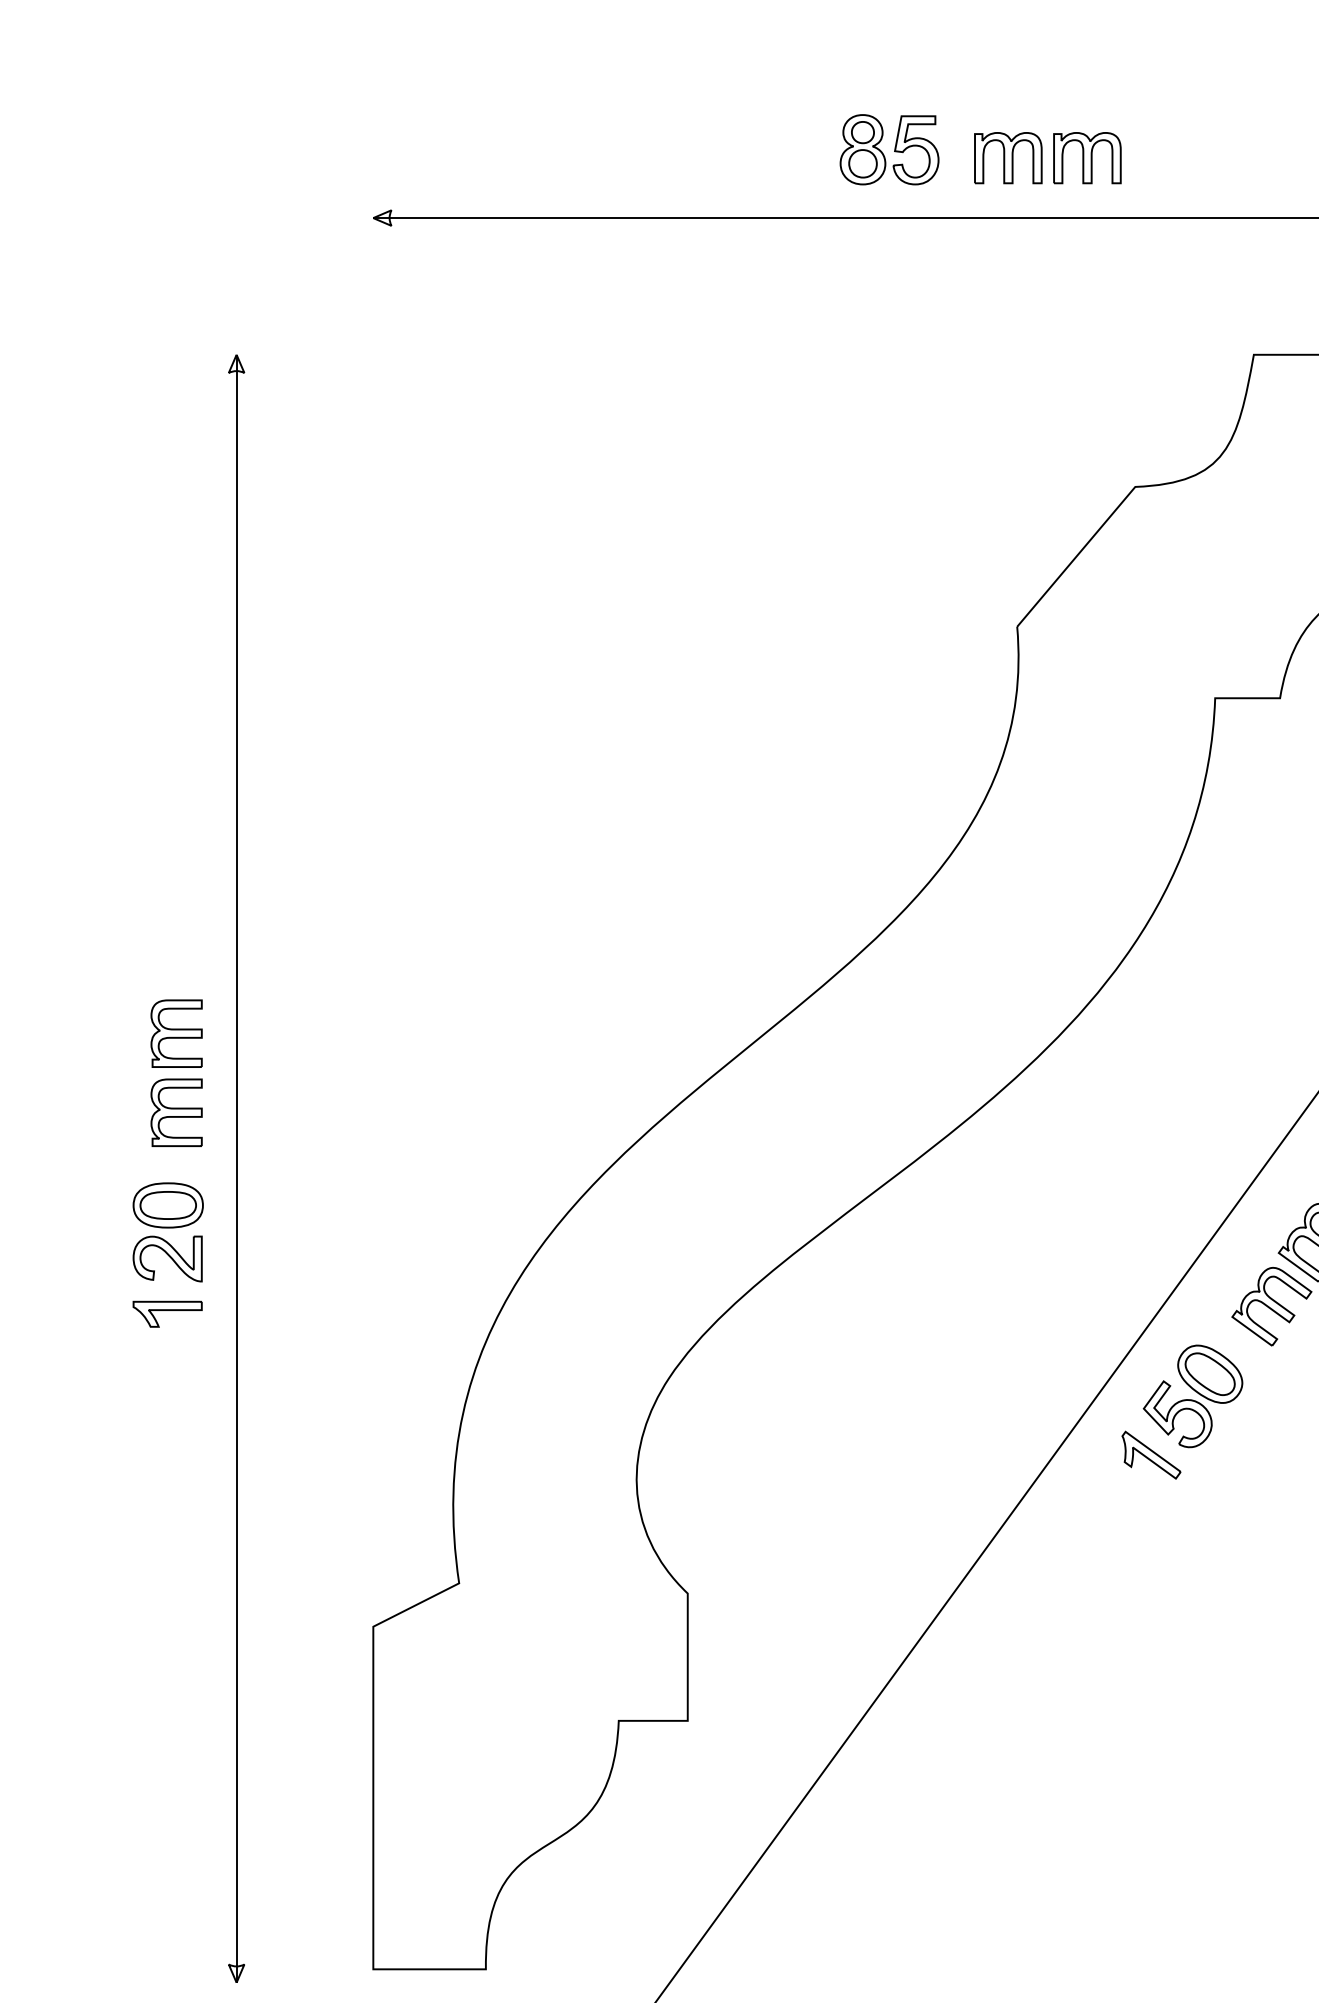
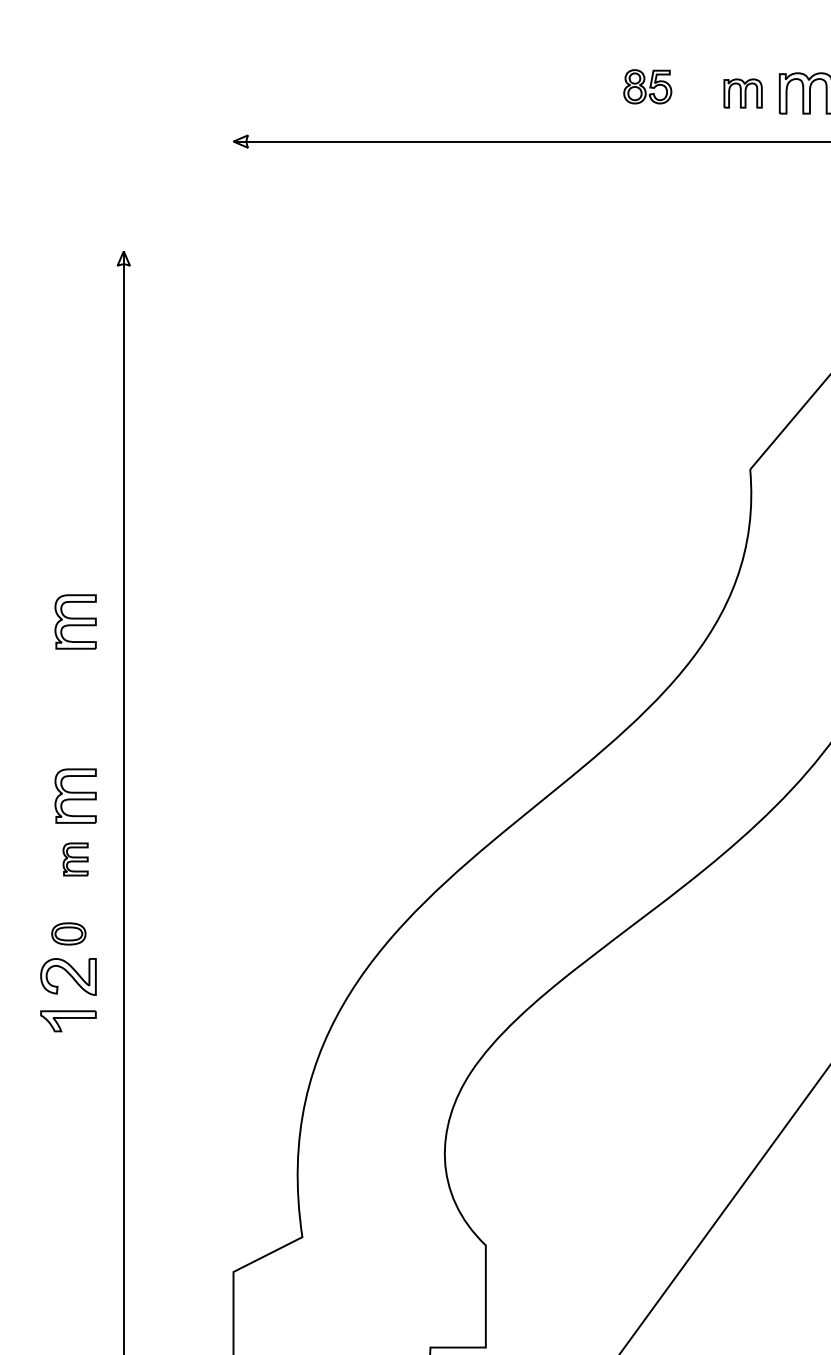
part: (889, 149) -> (647, 86), size x0.6
part: (1008, 158) -> (743, 93), size x0.7
part: (176, 816) -> (75, 621), added
part: (176, 1112) -> (75, 859), size x0.6
part: (167, 1205) -> (68, 933), size x0.6

